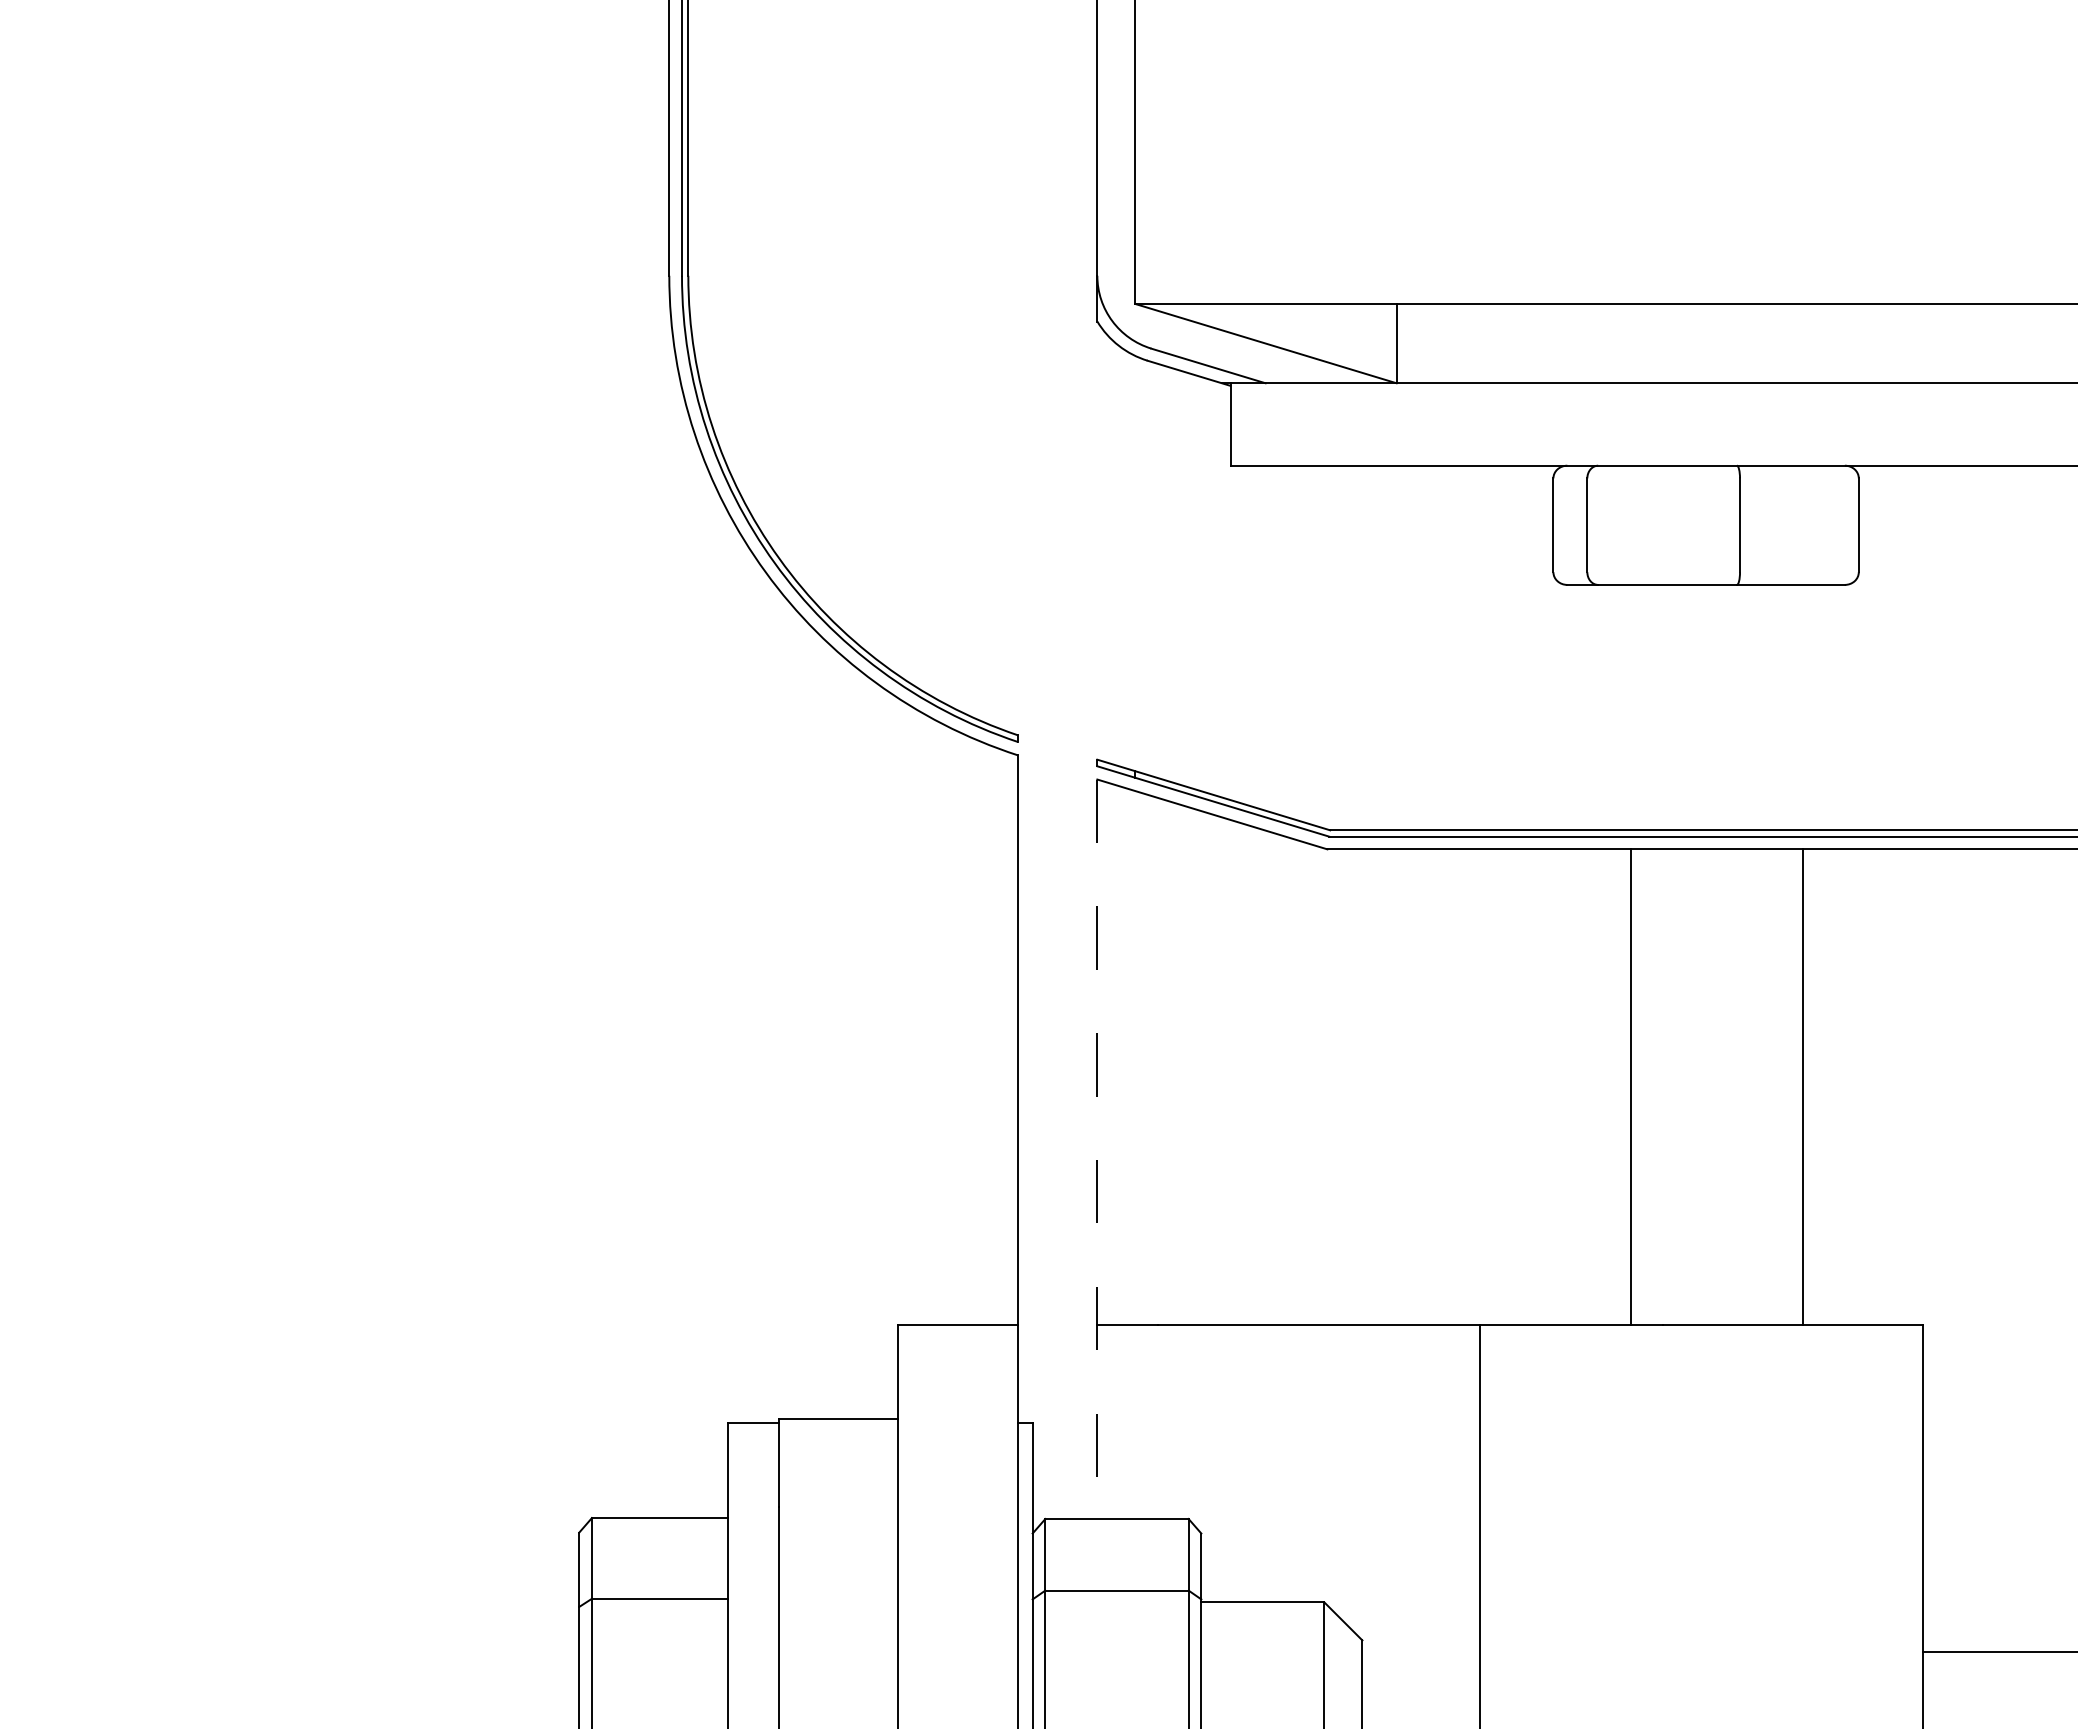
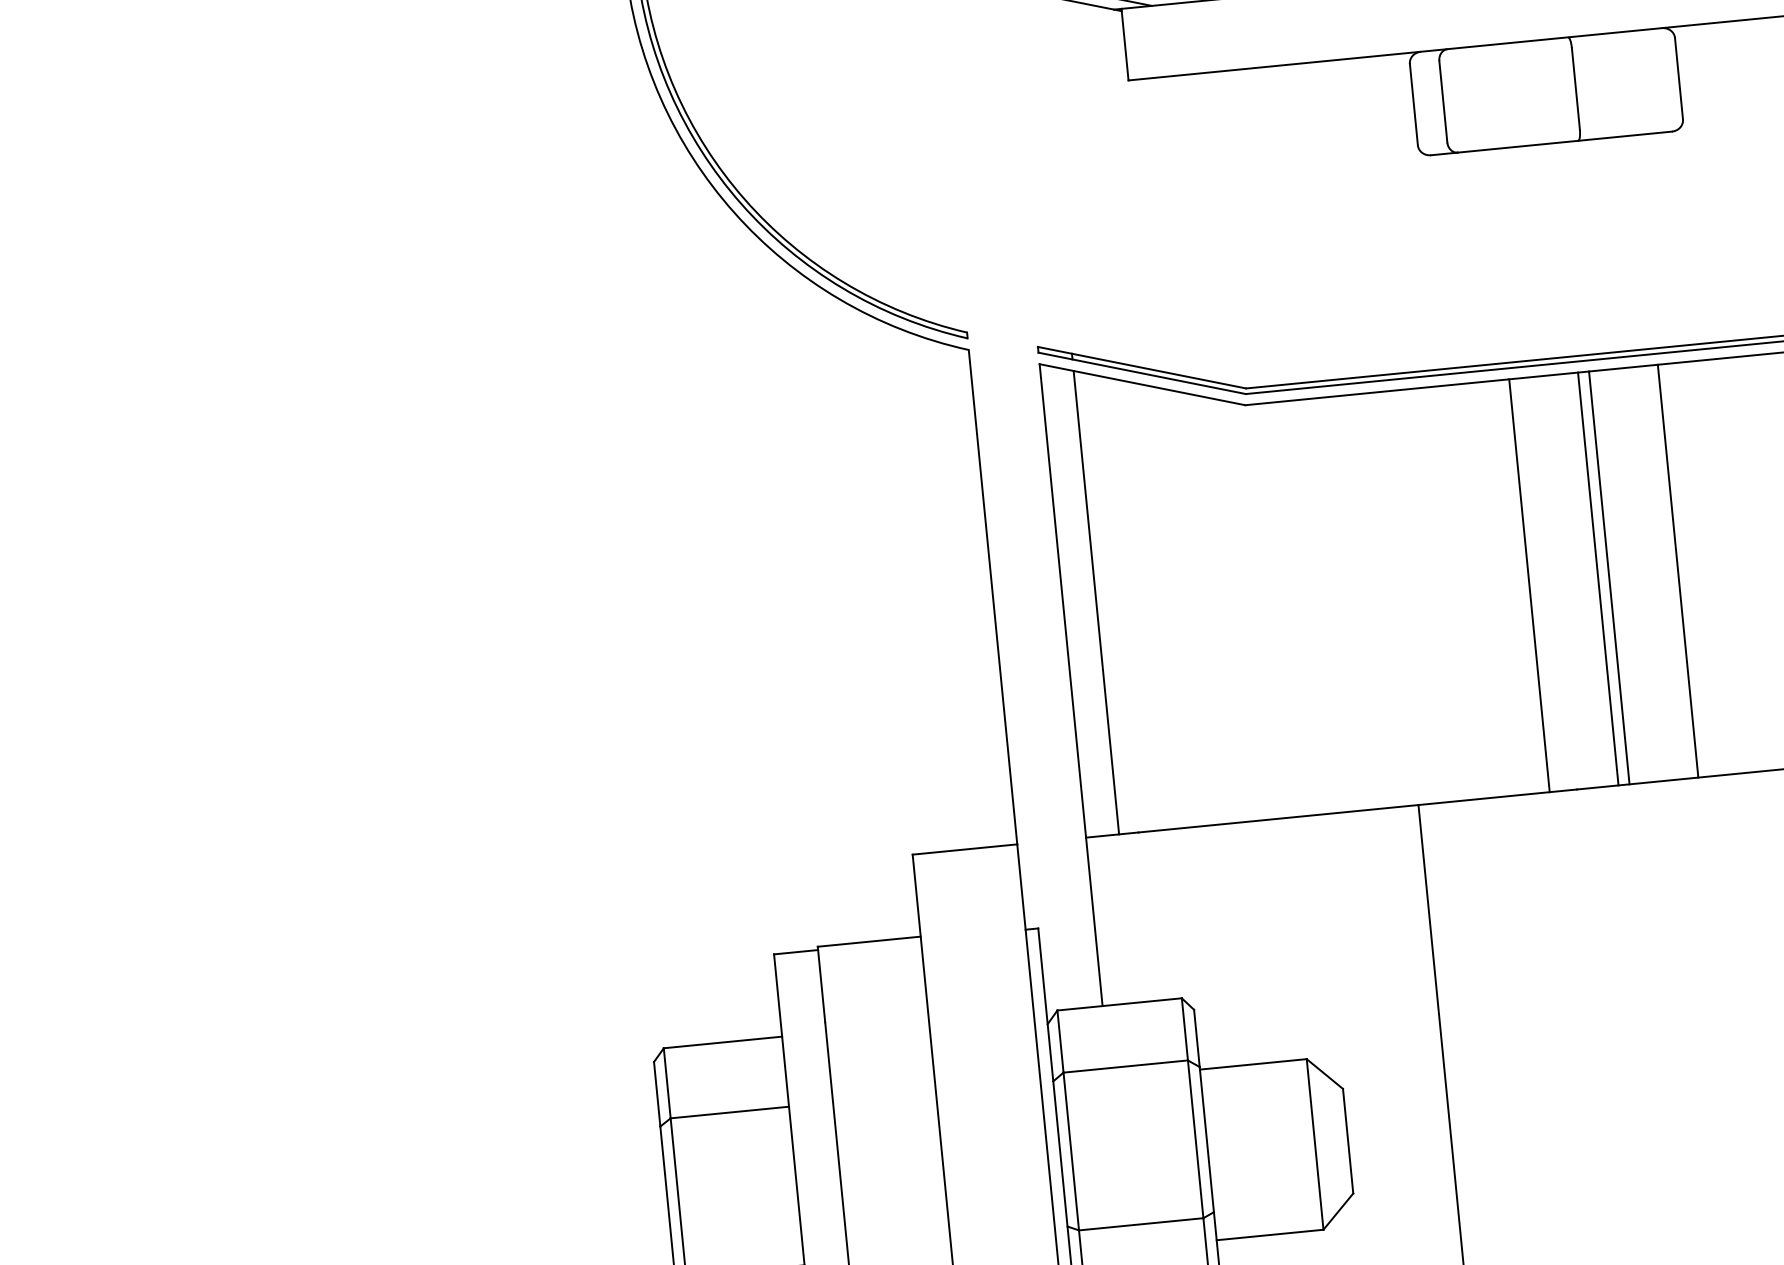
line: (1135, 1057) -> (1096, 602), added
line: (1710, 1086) -> (1598, 578), added
line: (1723, 1086) -> (1609, 577), added
line: (1097, 1149) -> (1071, 685), dashed -> solid

